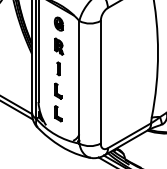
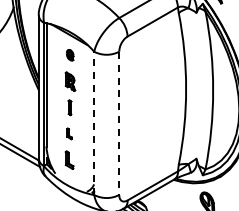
part: (58, 23) -> (69, 54), size x0.7
line: (79, 82) -> (94, 123), solid -> dashed
line: (101, 82) -> (119, 123), solid -> dashed
part: (58, 90) -> (69, 133), size x0.6

